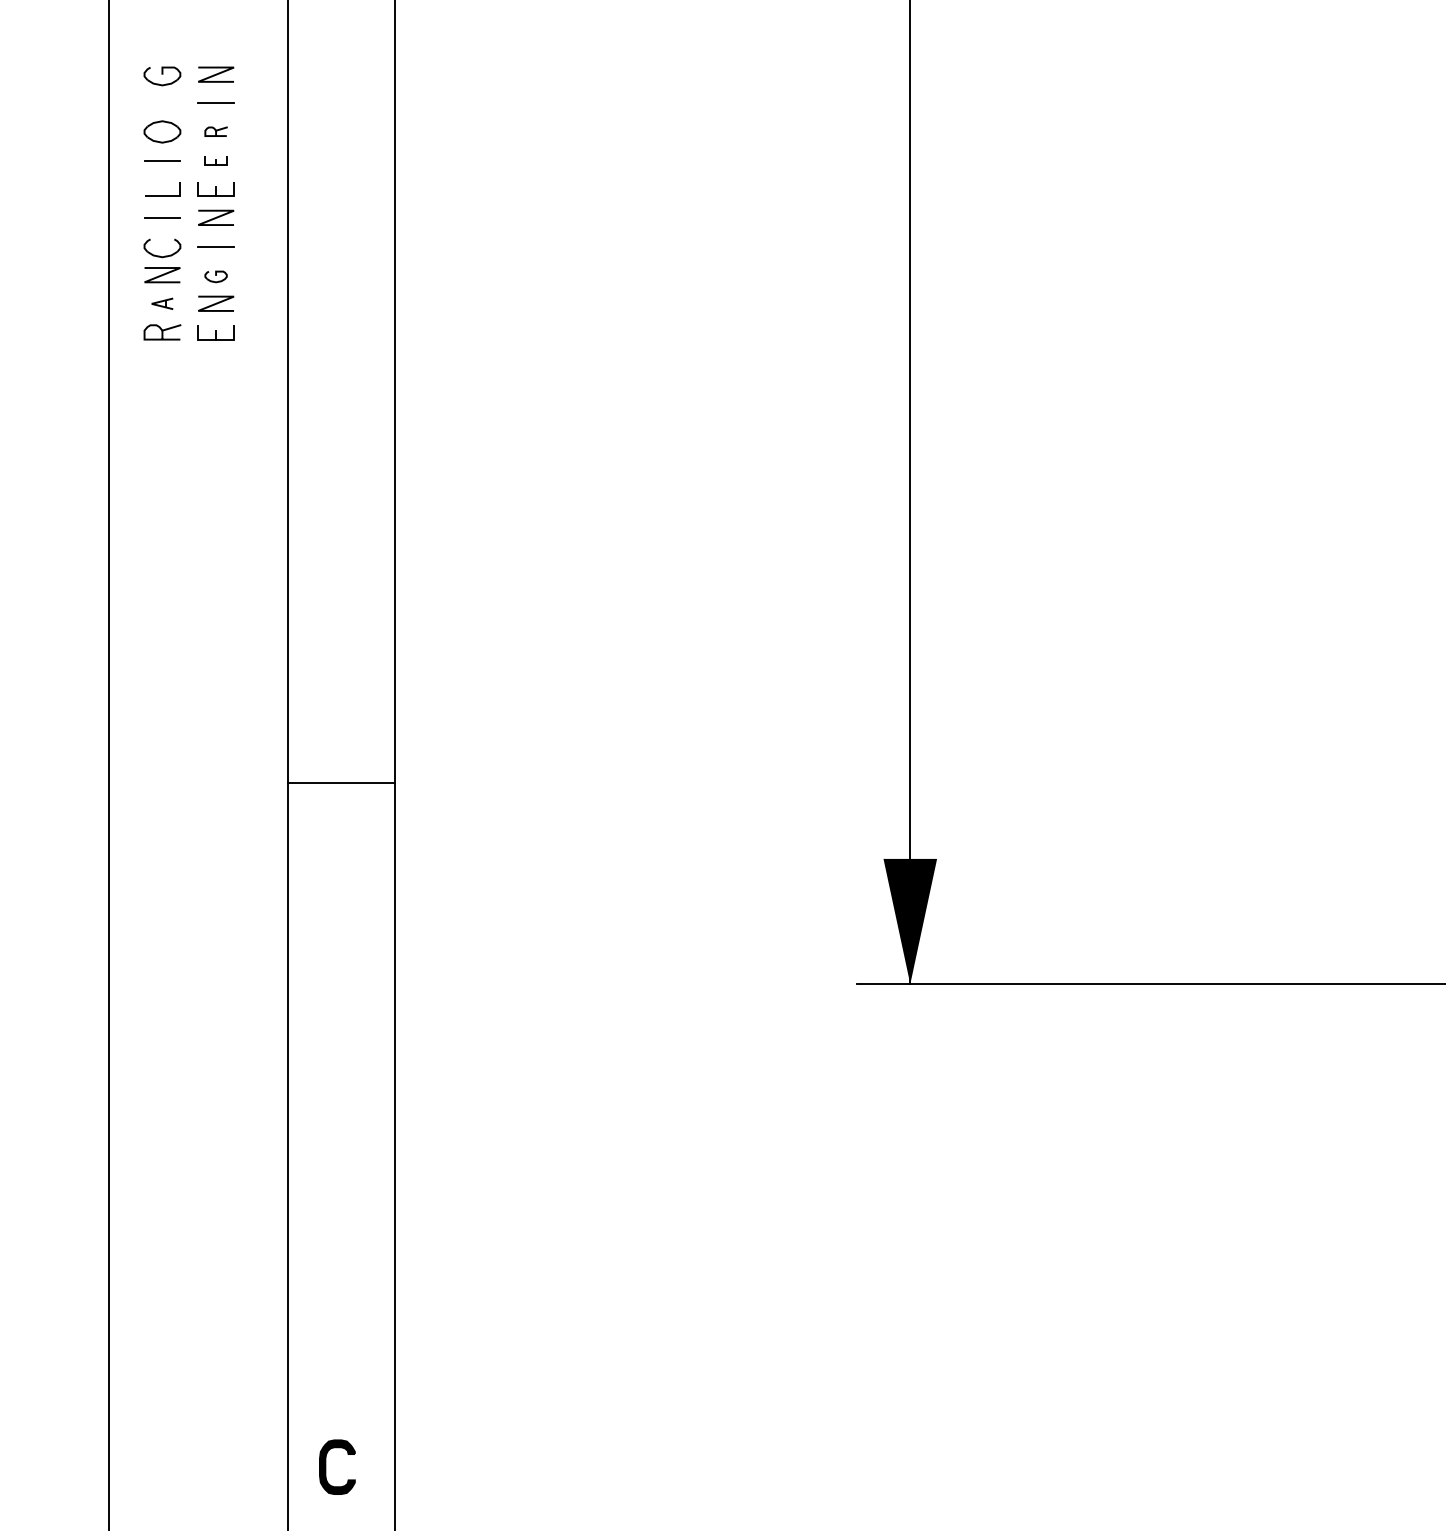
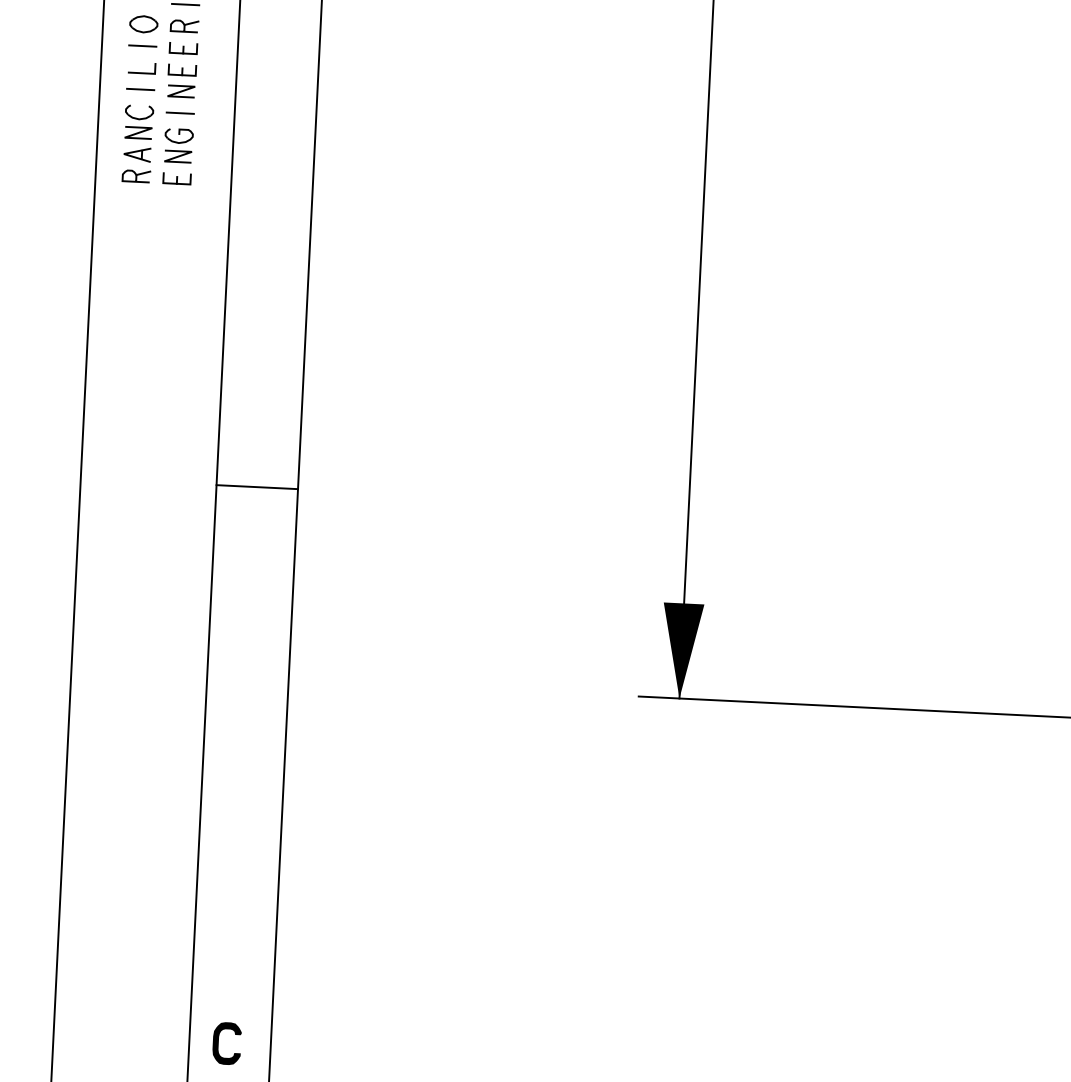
part: (215, 131) -> (184, 25), size x1.67
part: (215, 160) -> (183, 47), size x1.67
part: (215, 276) -> (178, 135), size x1.67
part: (162, 303) -> (137, 154), size x1.67
line: (341, 783) -> (257, 487), moved

